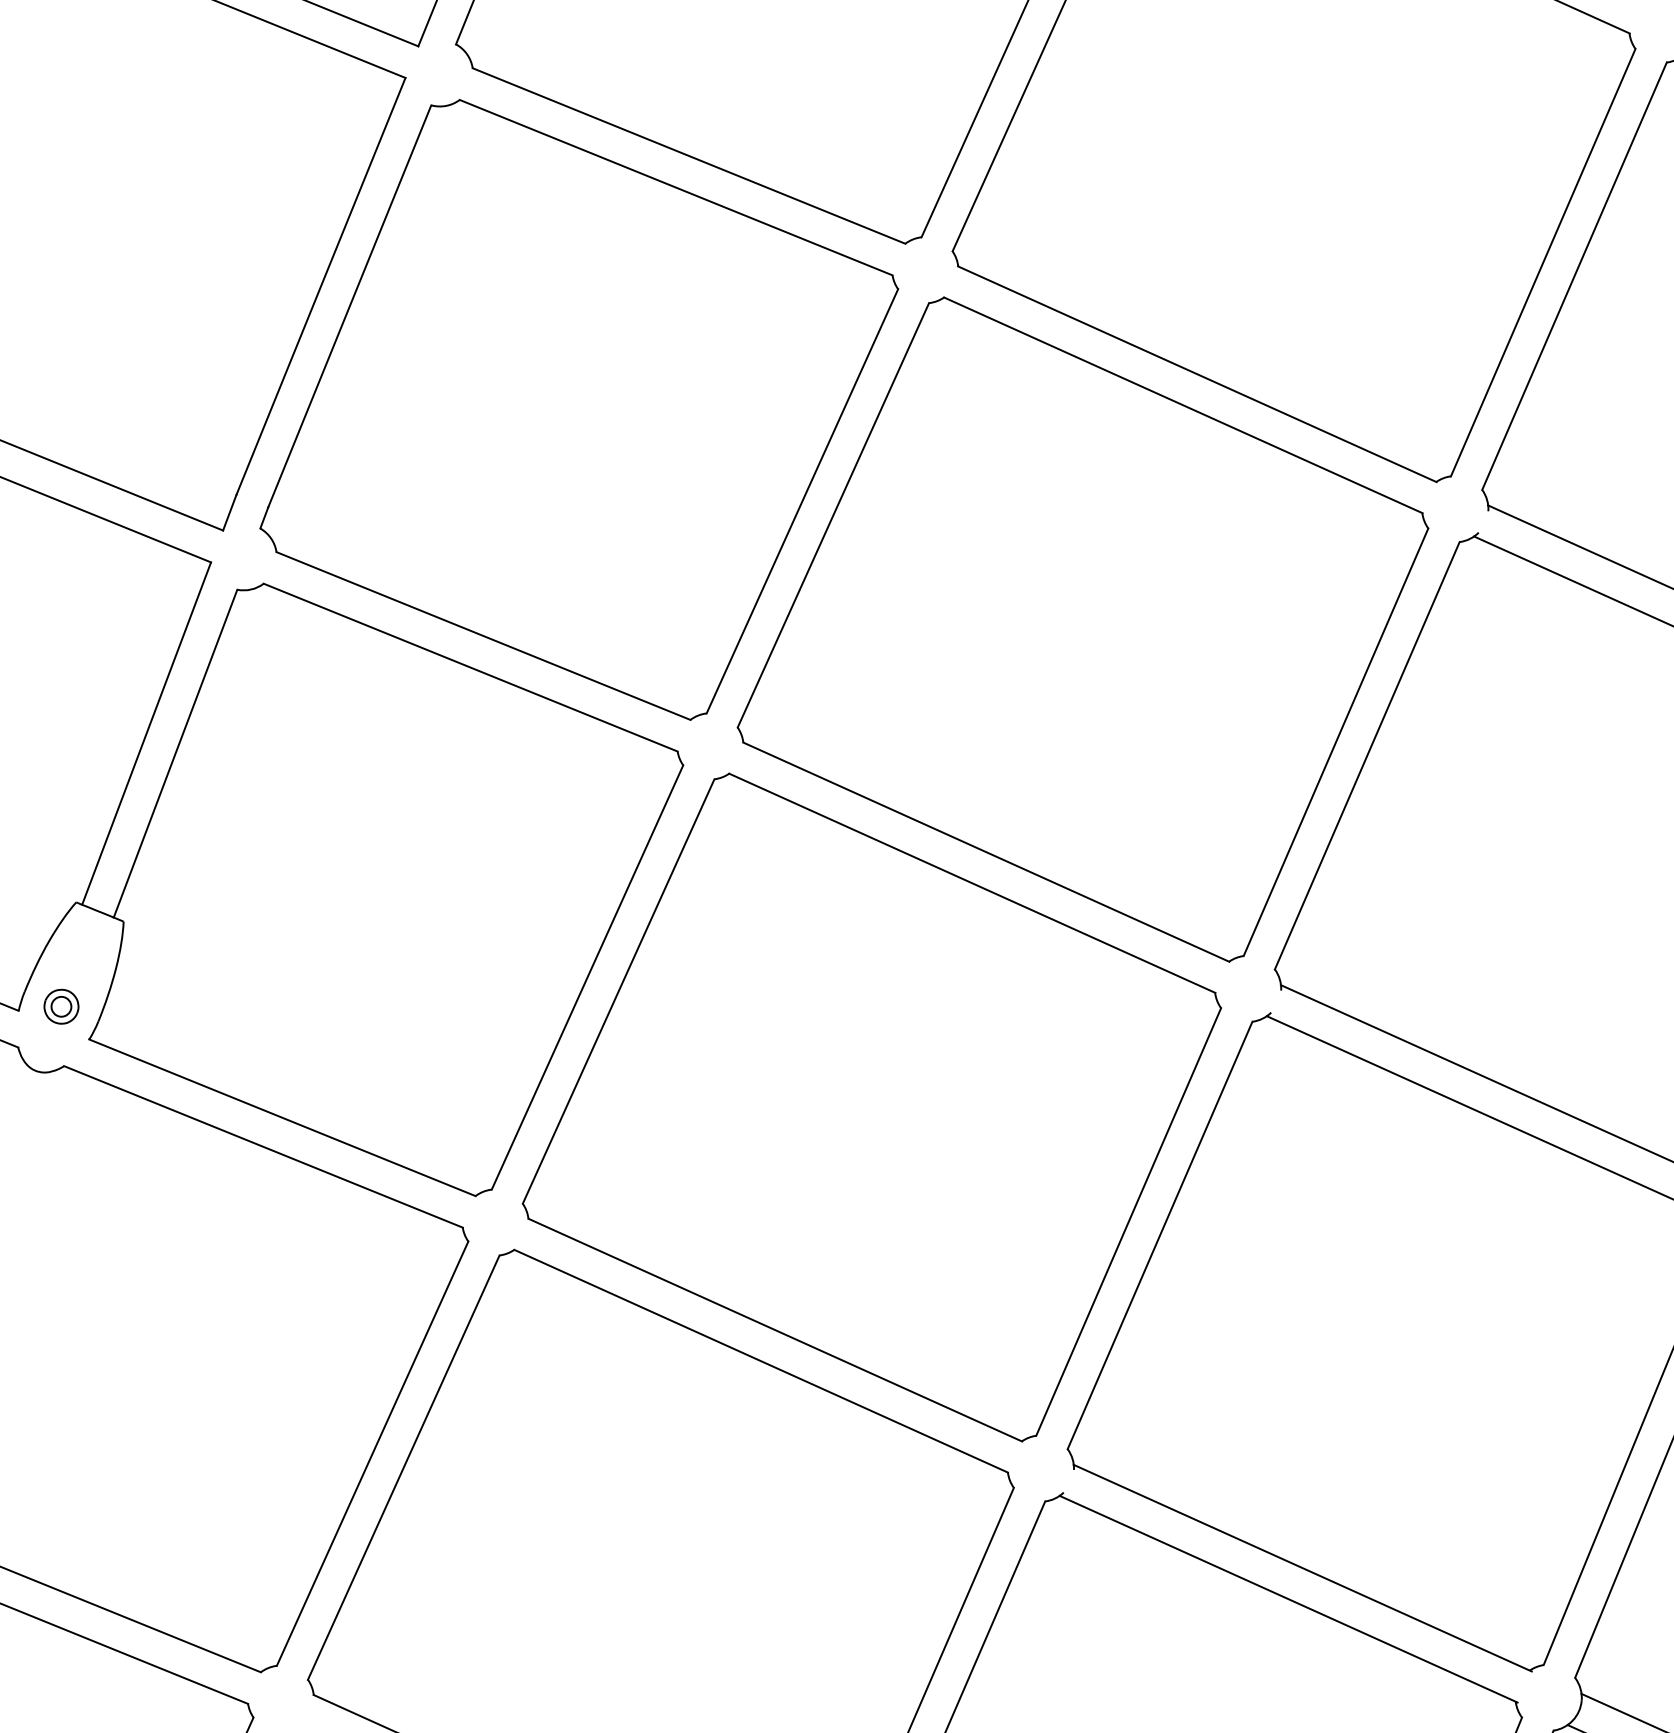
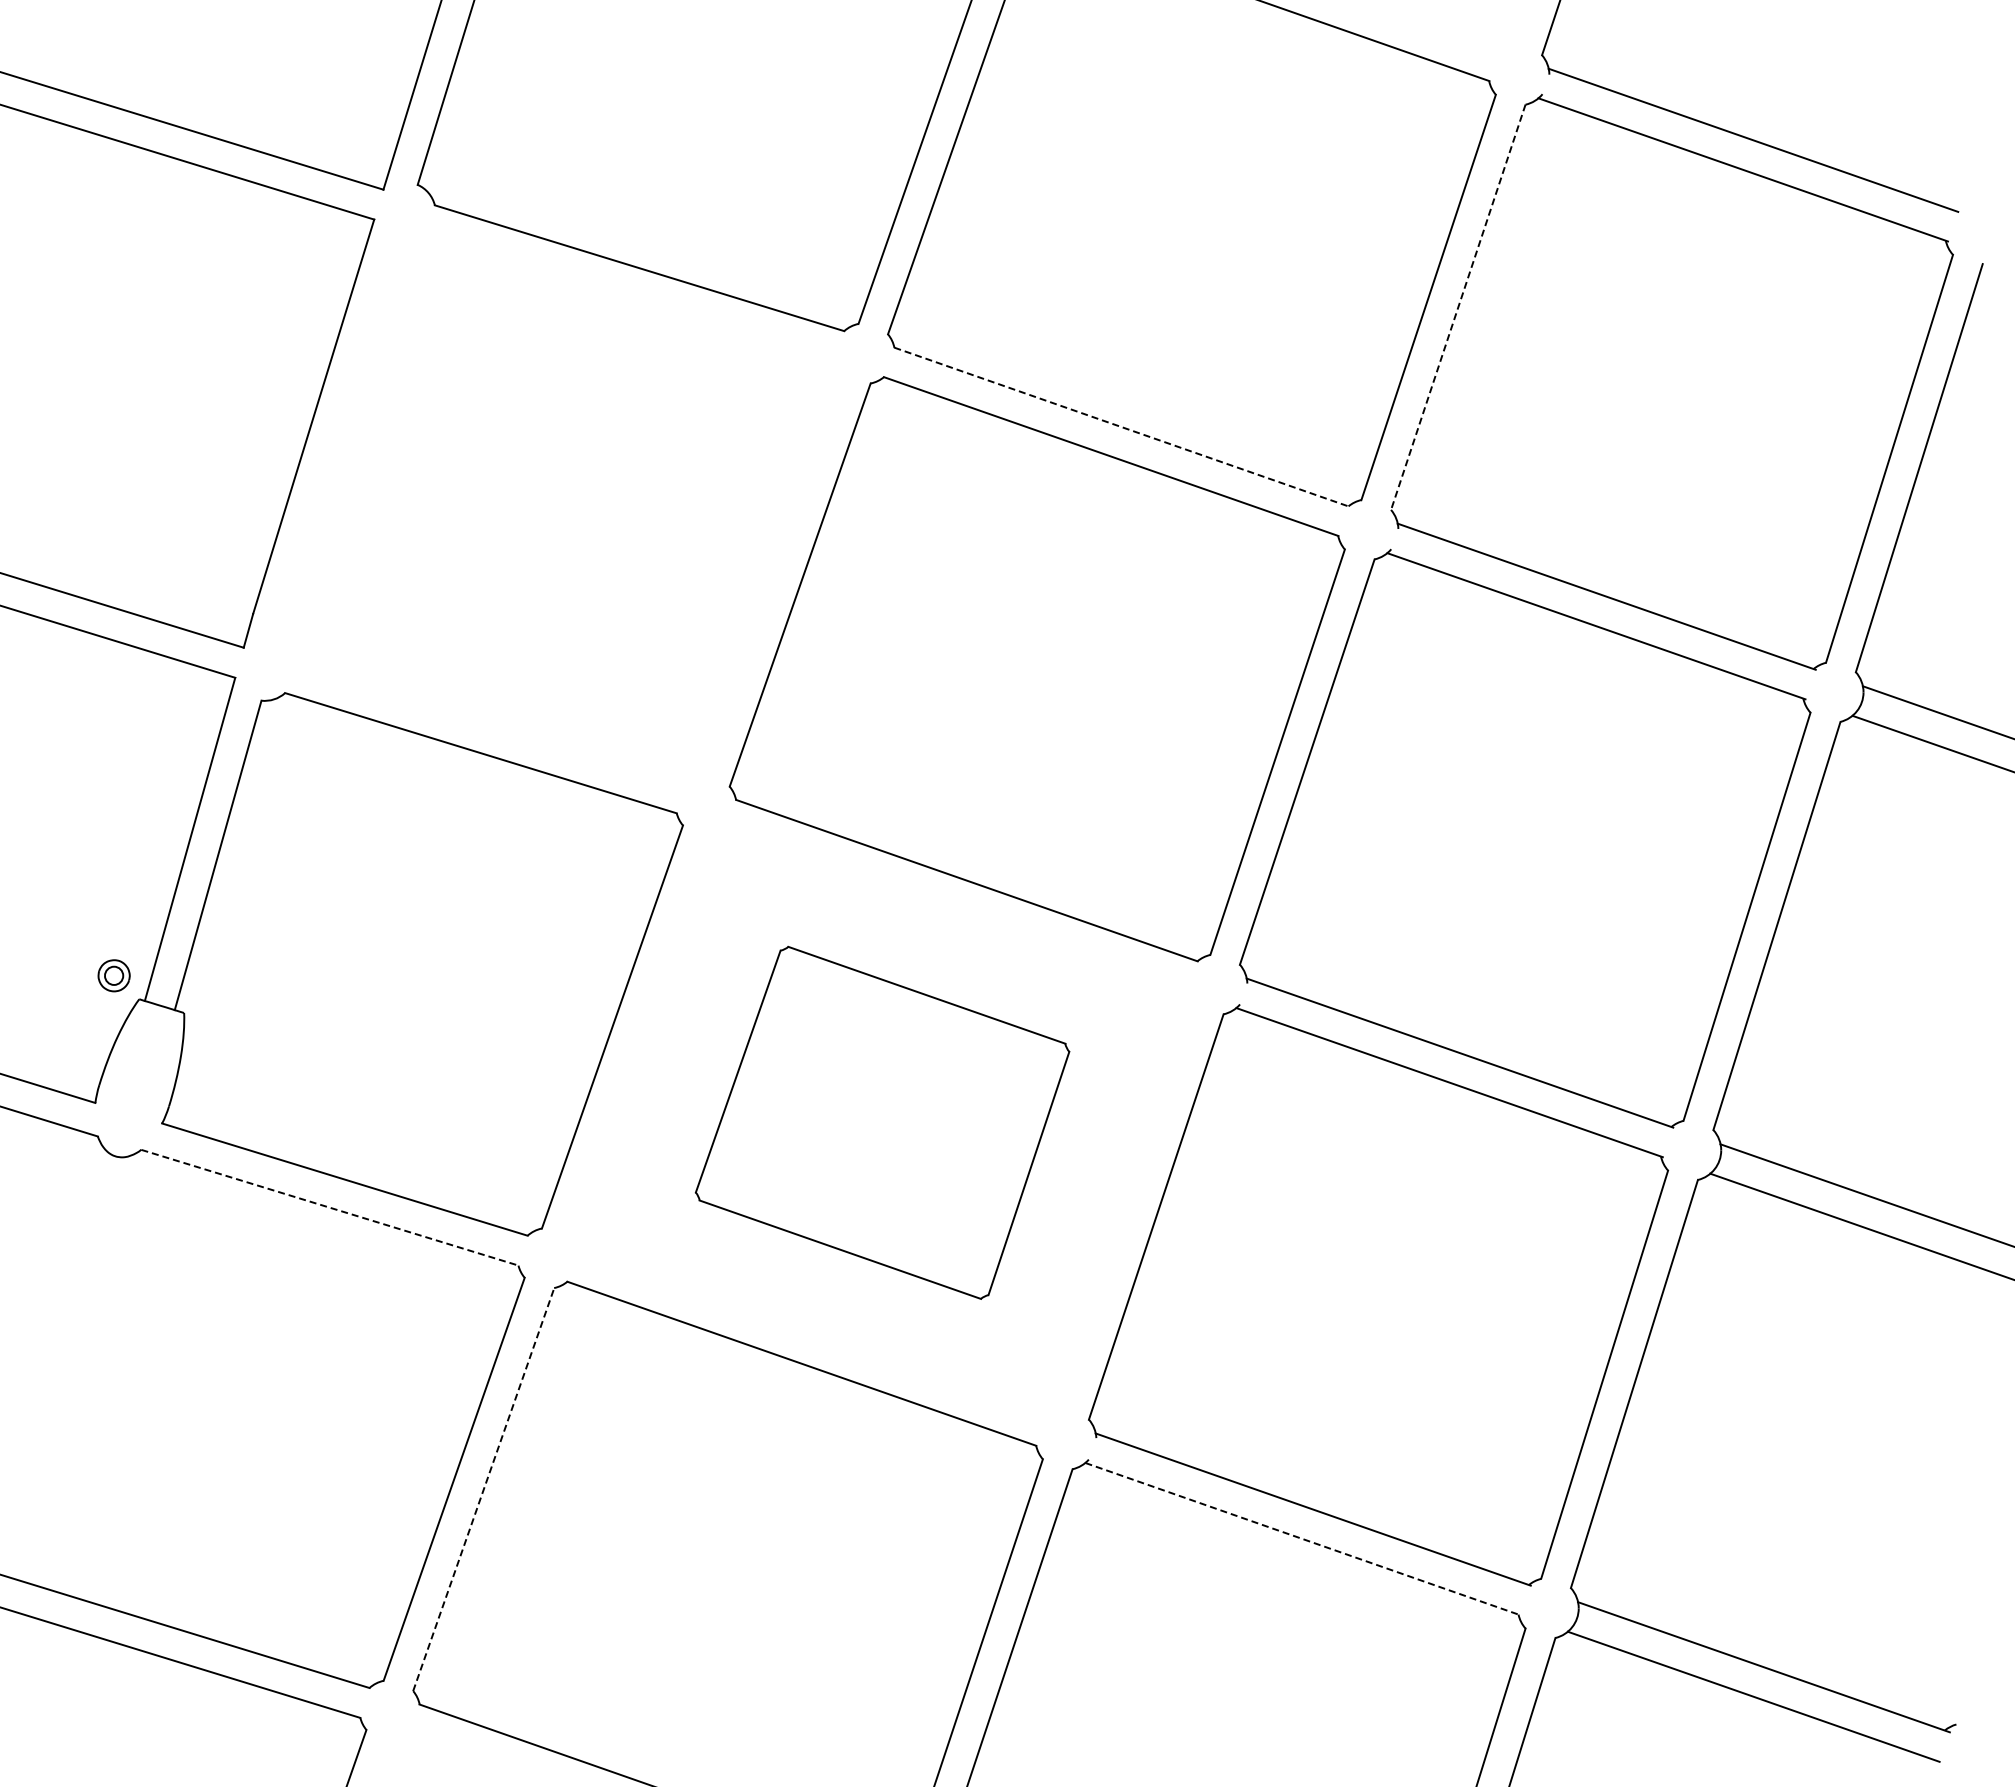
line: (1574, 276) -> (1458, 307), solid -> dashed
line: (1197, 374) -> (1121, 427), solid -> dashed
part: (579, 410) -> (559, 509), removed
part: (60, 1006) -> (113, 975), moved
part: (871, 1106) -> (882, 1122), size x0.6
line: (264, 1146) -> (330, 1207), solid -> dashed
line: (403, 1467) -> (483, 1489), solid -> dashed
line: (1289, 1599) -> (1303, 1539), solid -> dashed

